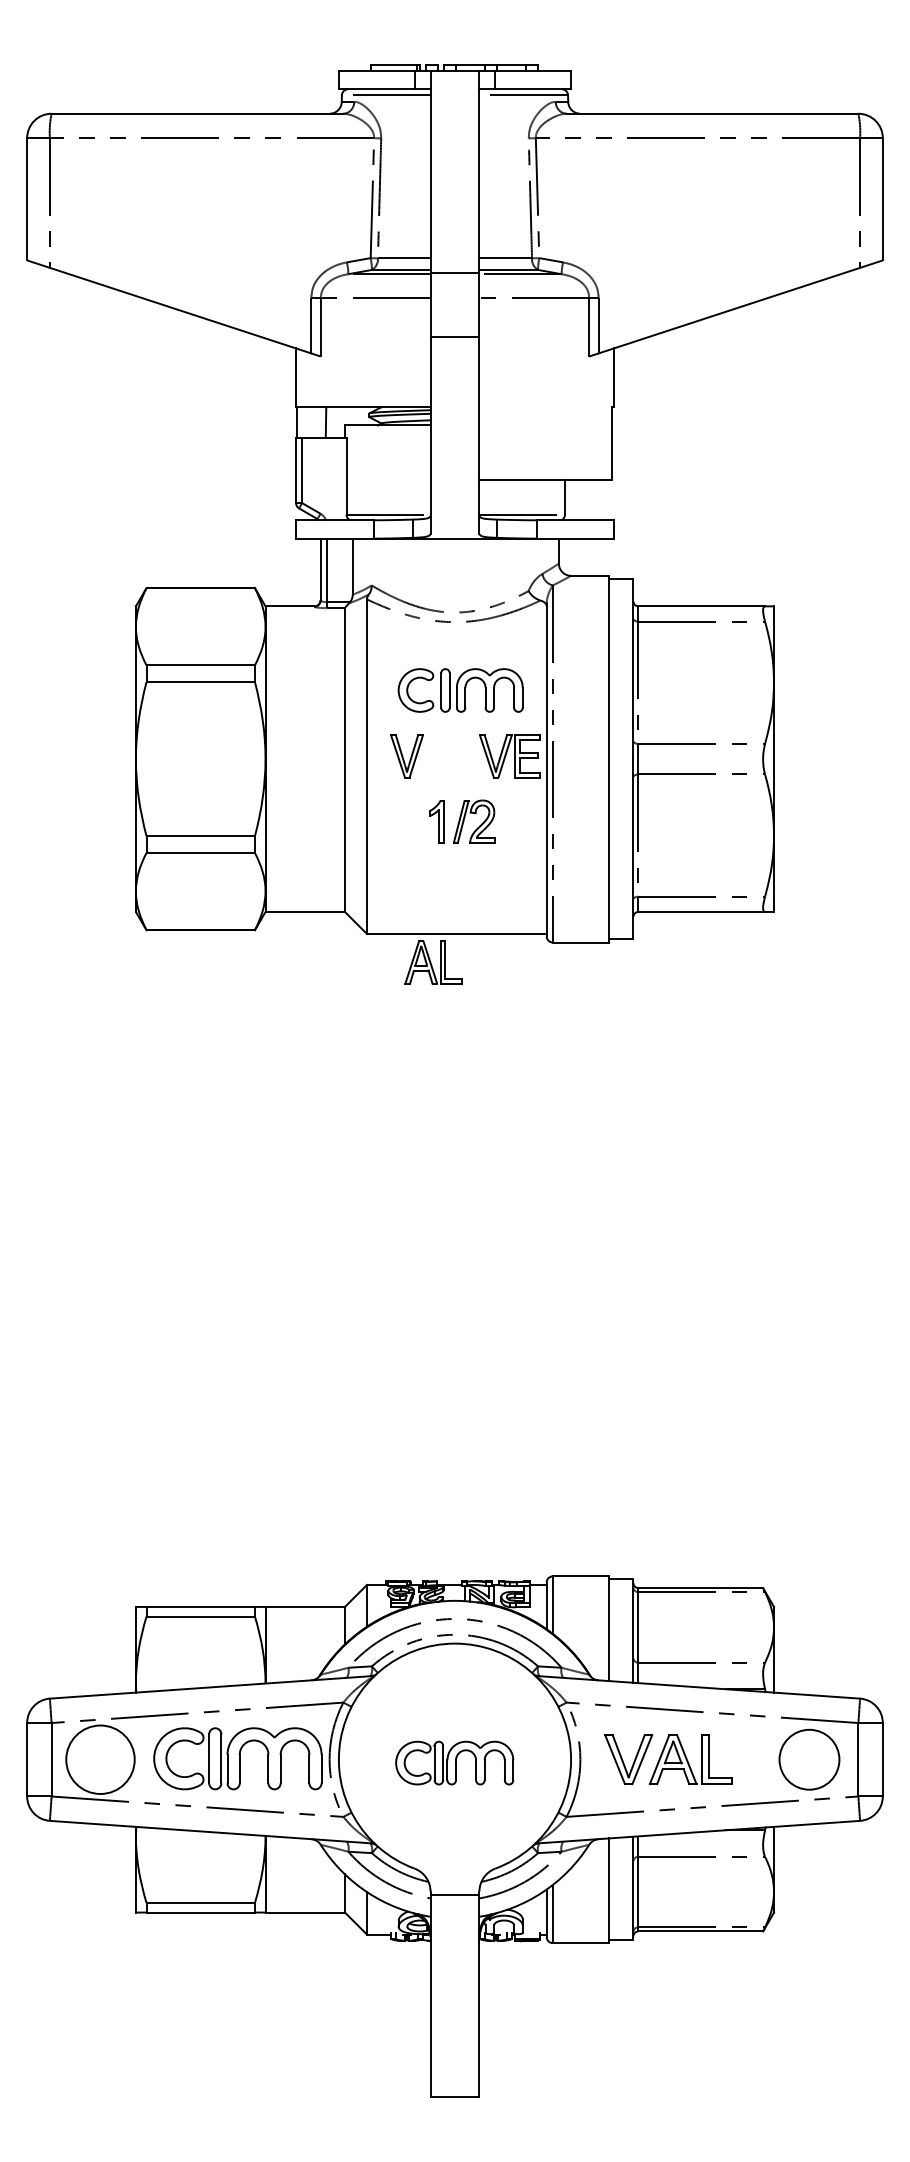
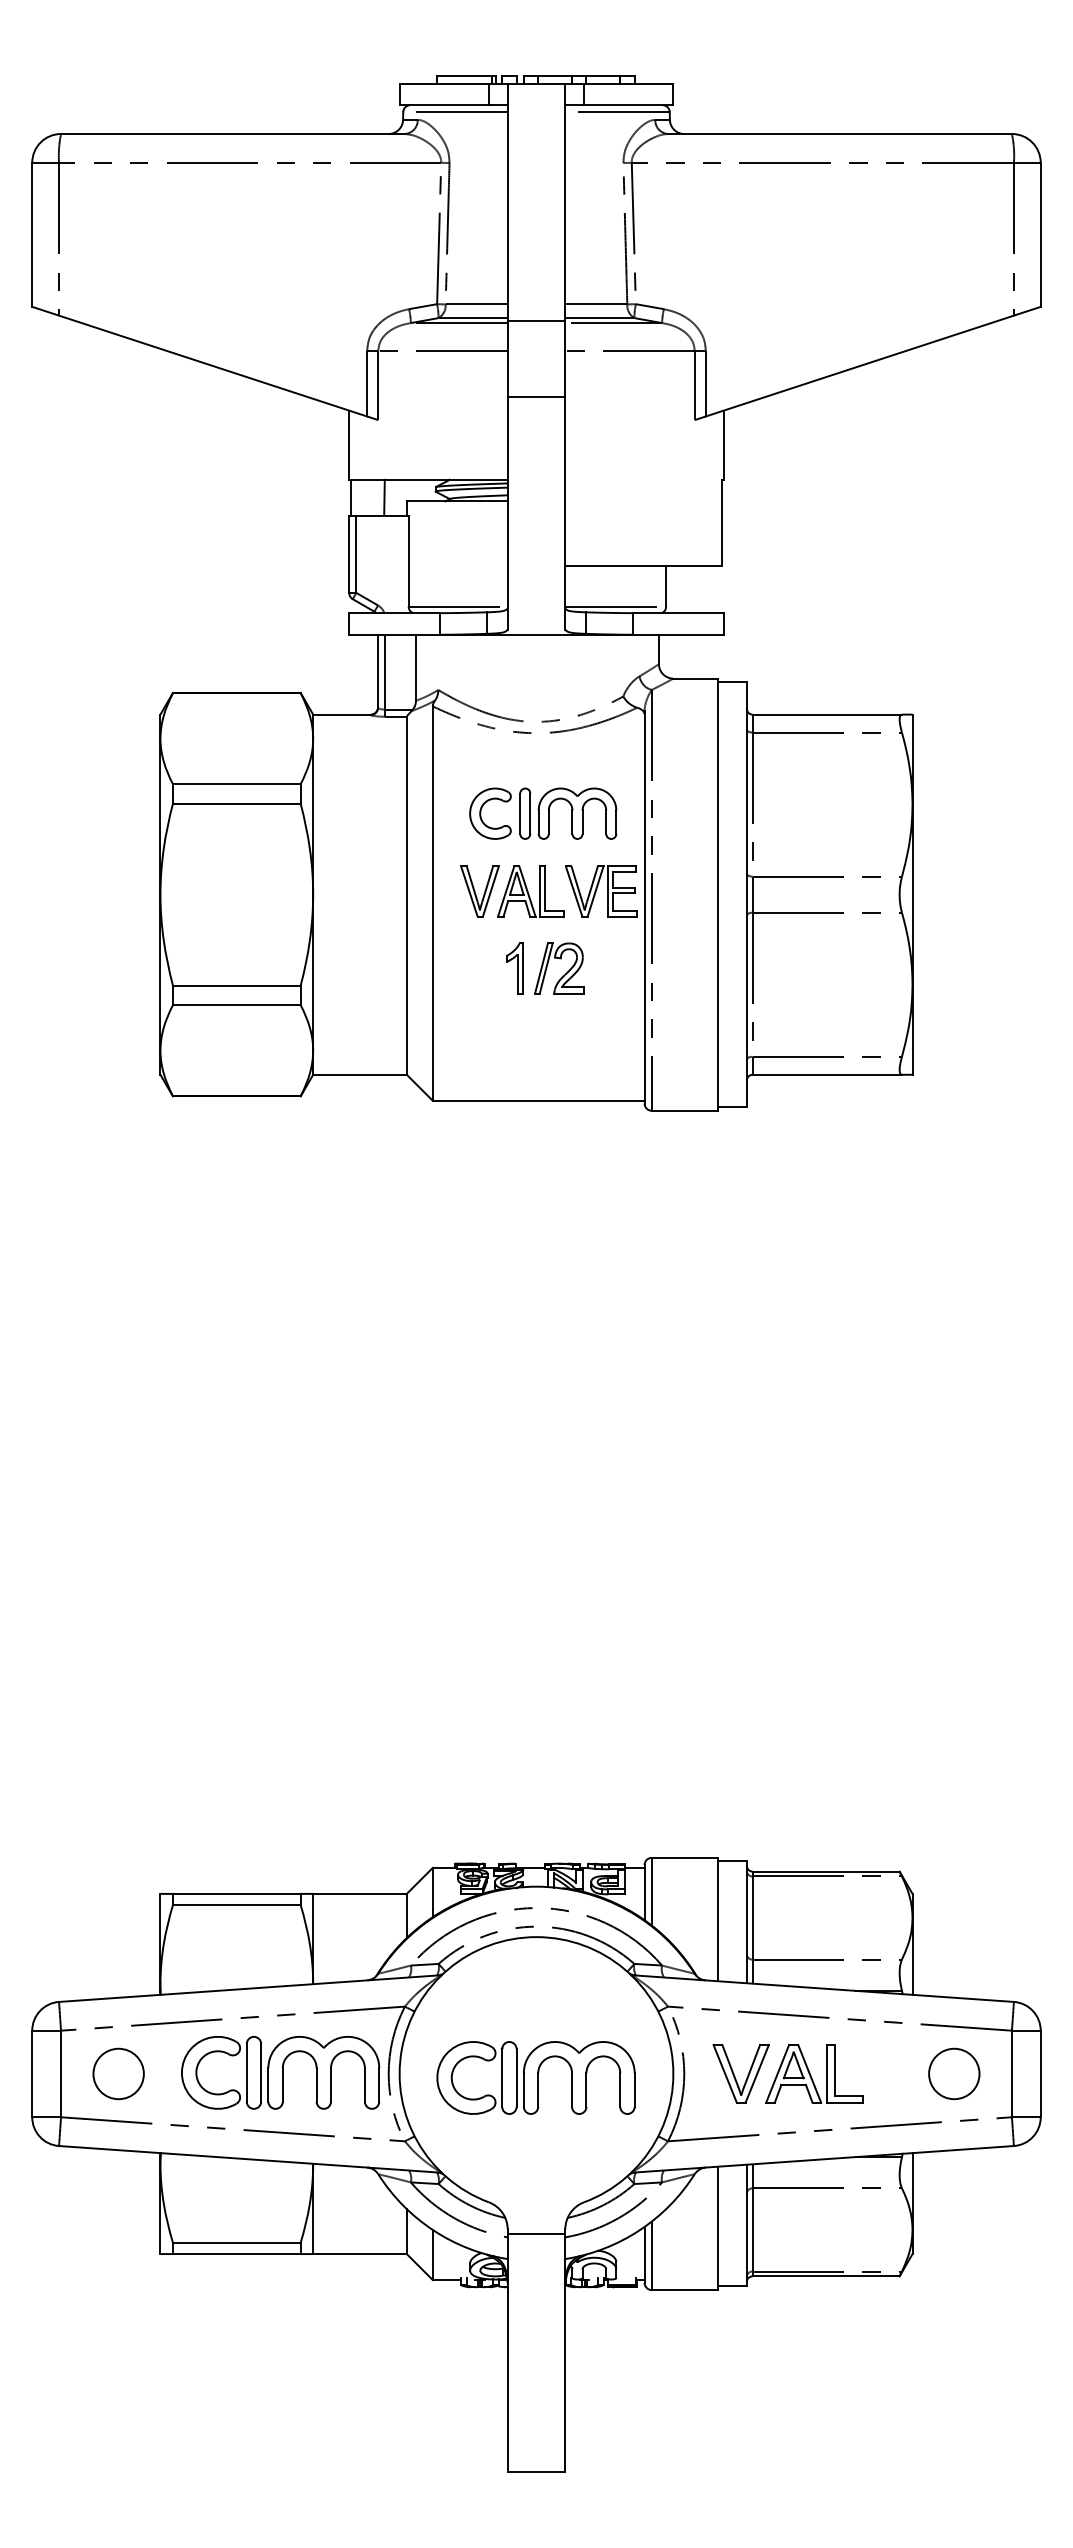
part: (433, 962) -> (531, 891), moved
circle: (100, 1759) -> (118, 2073), size x0.62
circle: (809, 1759) -> (954, 2073), size x0.71
part: (454, 1762) -> (535, 2077), size x1.43

